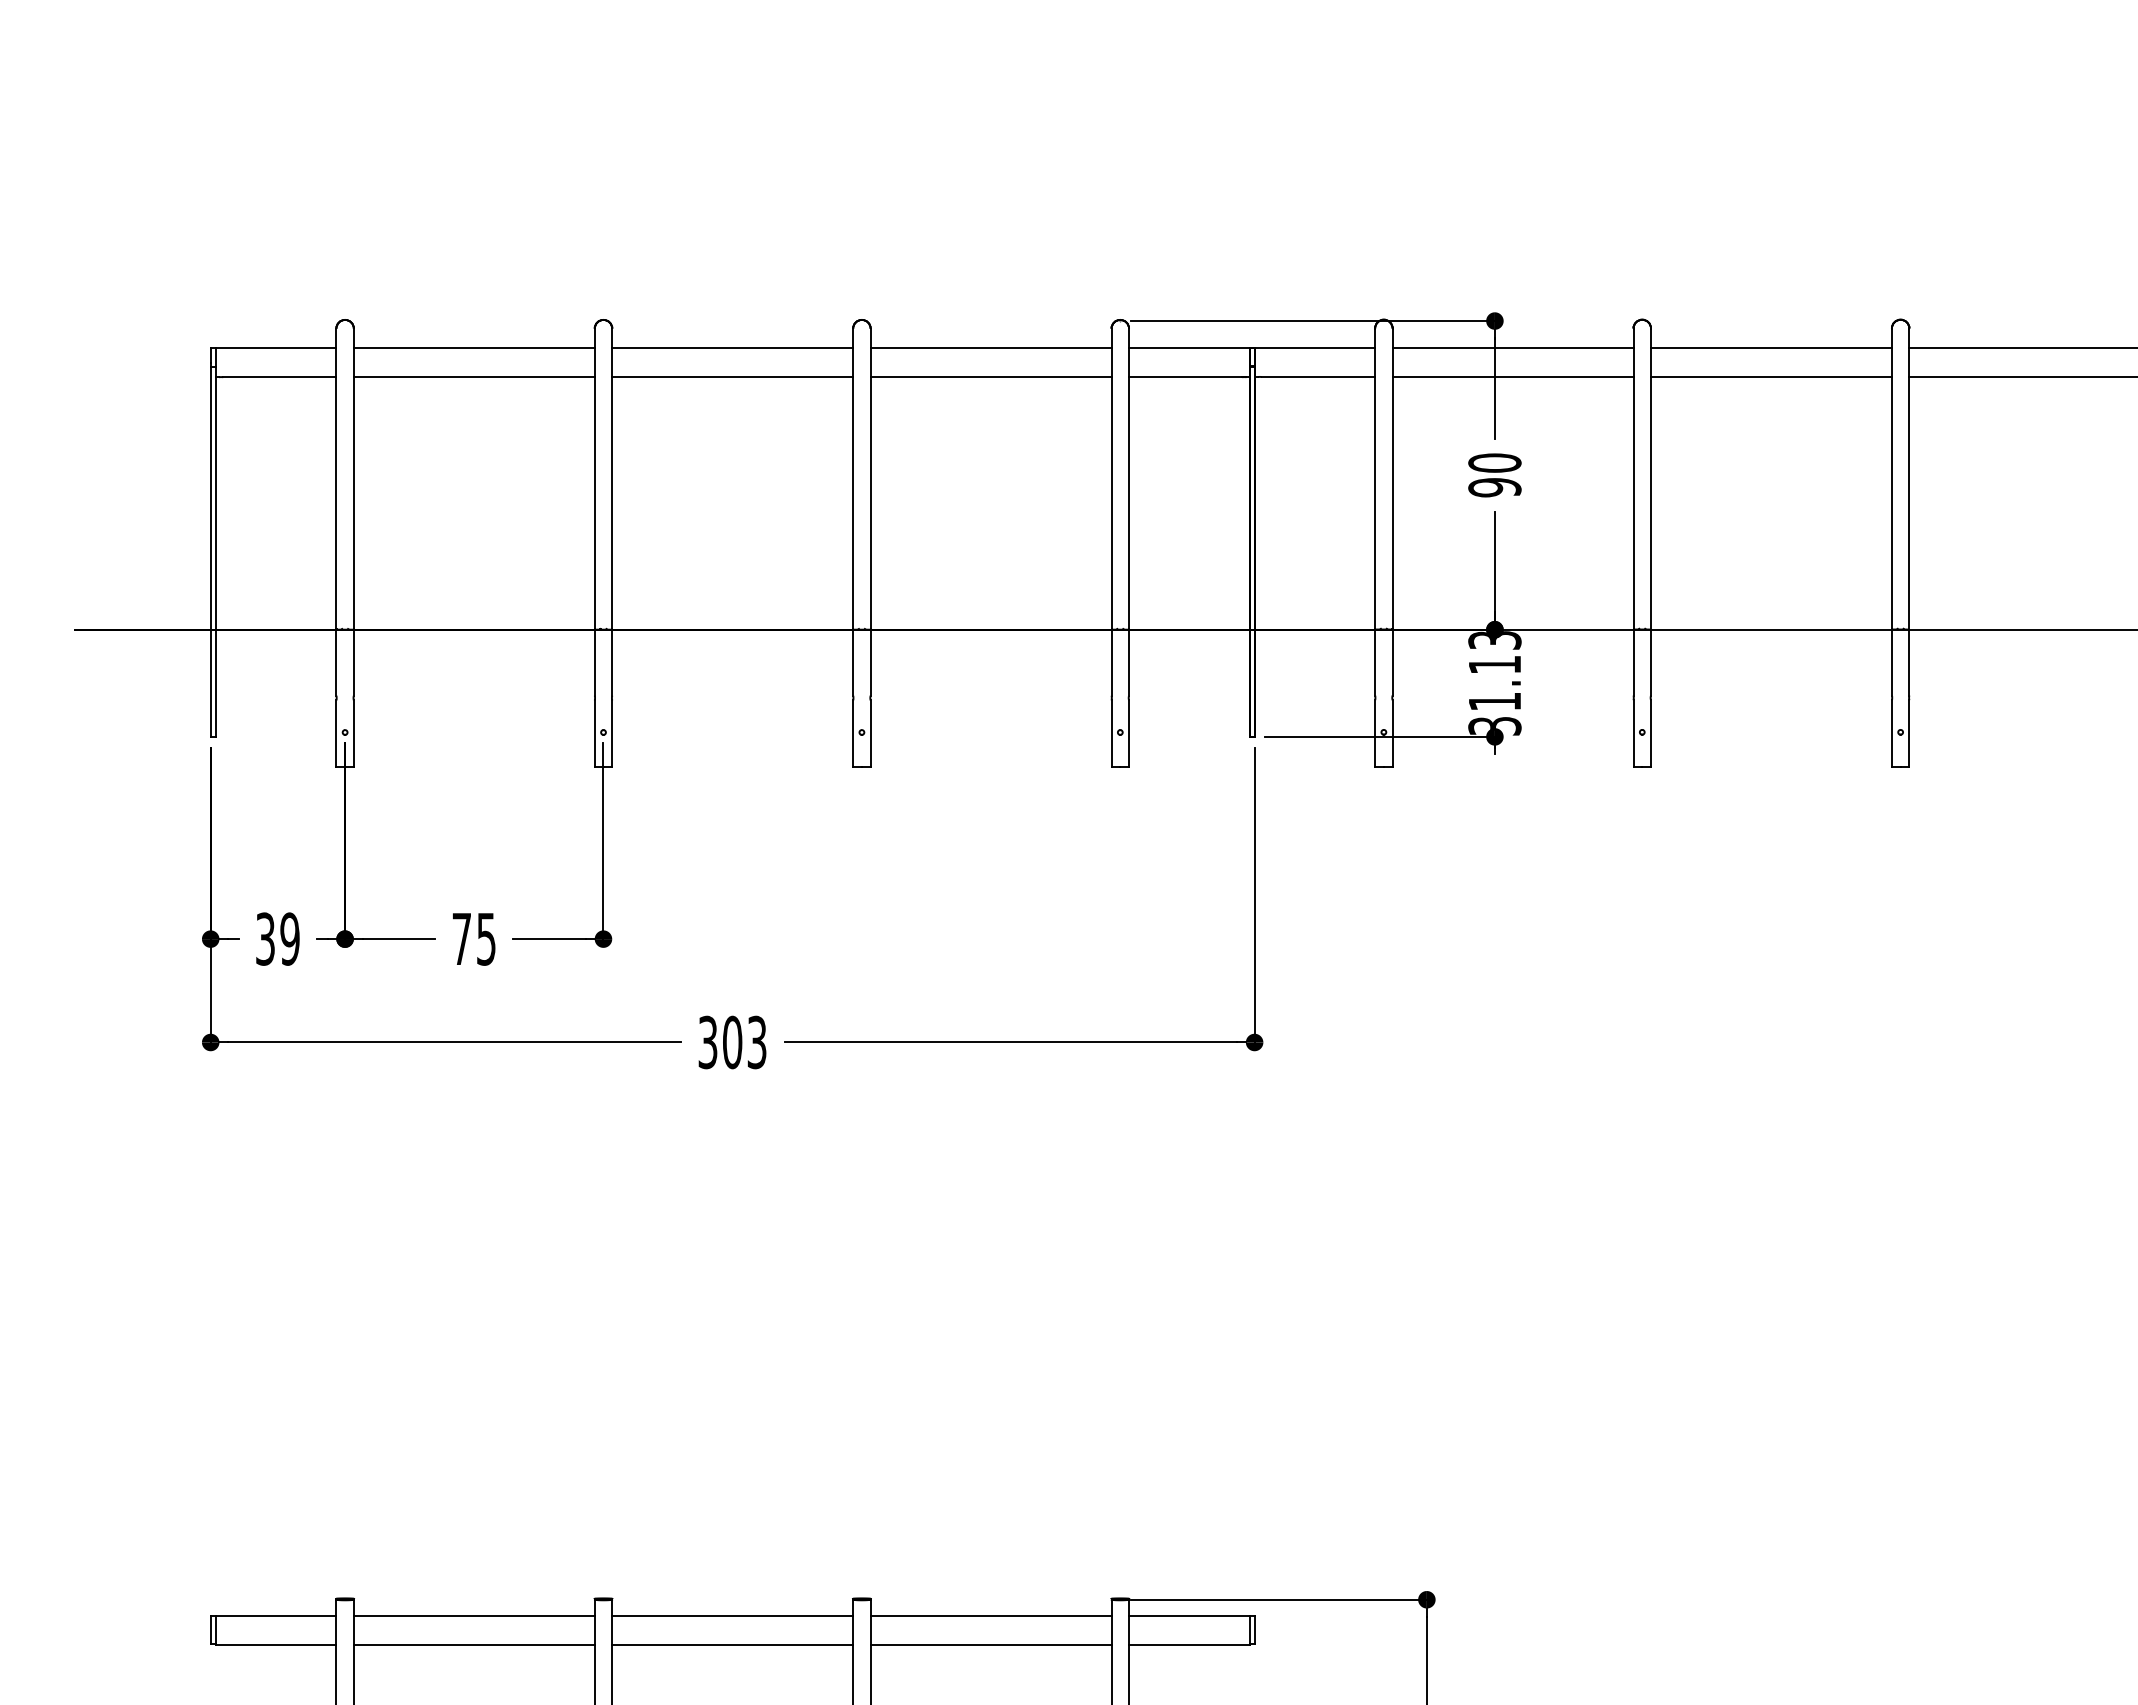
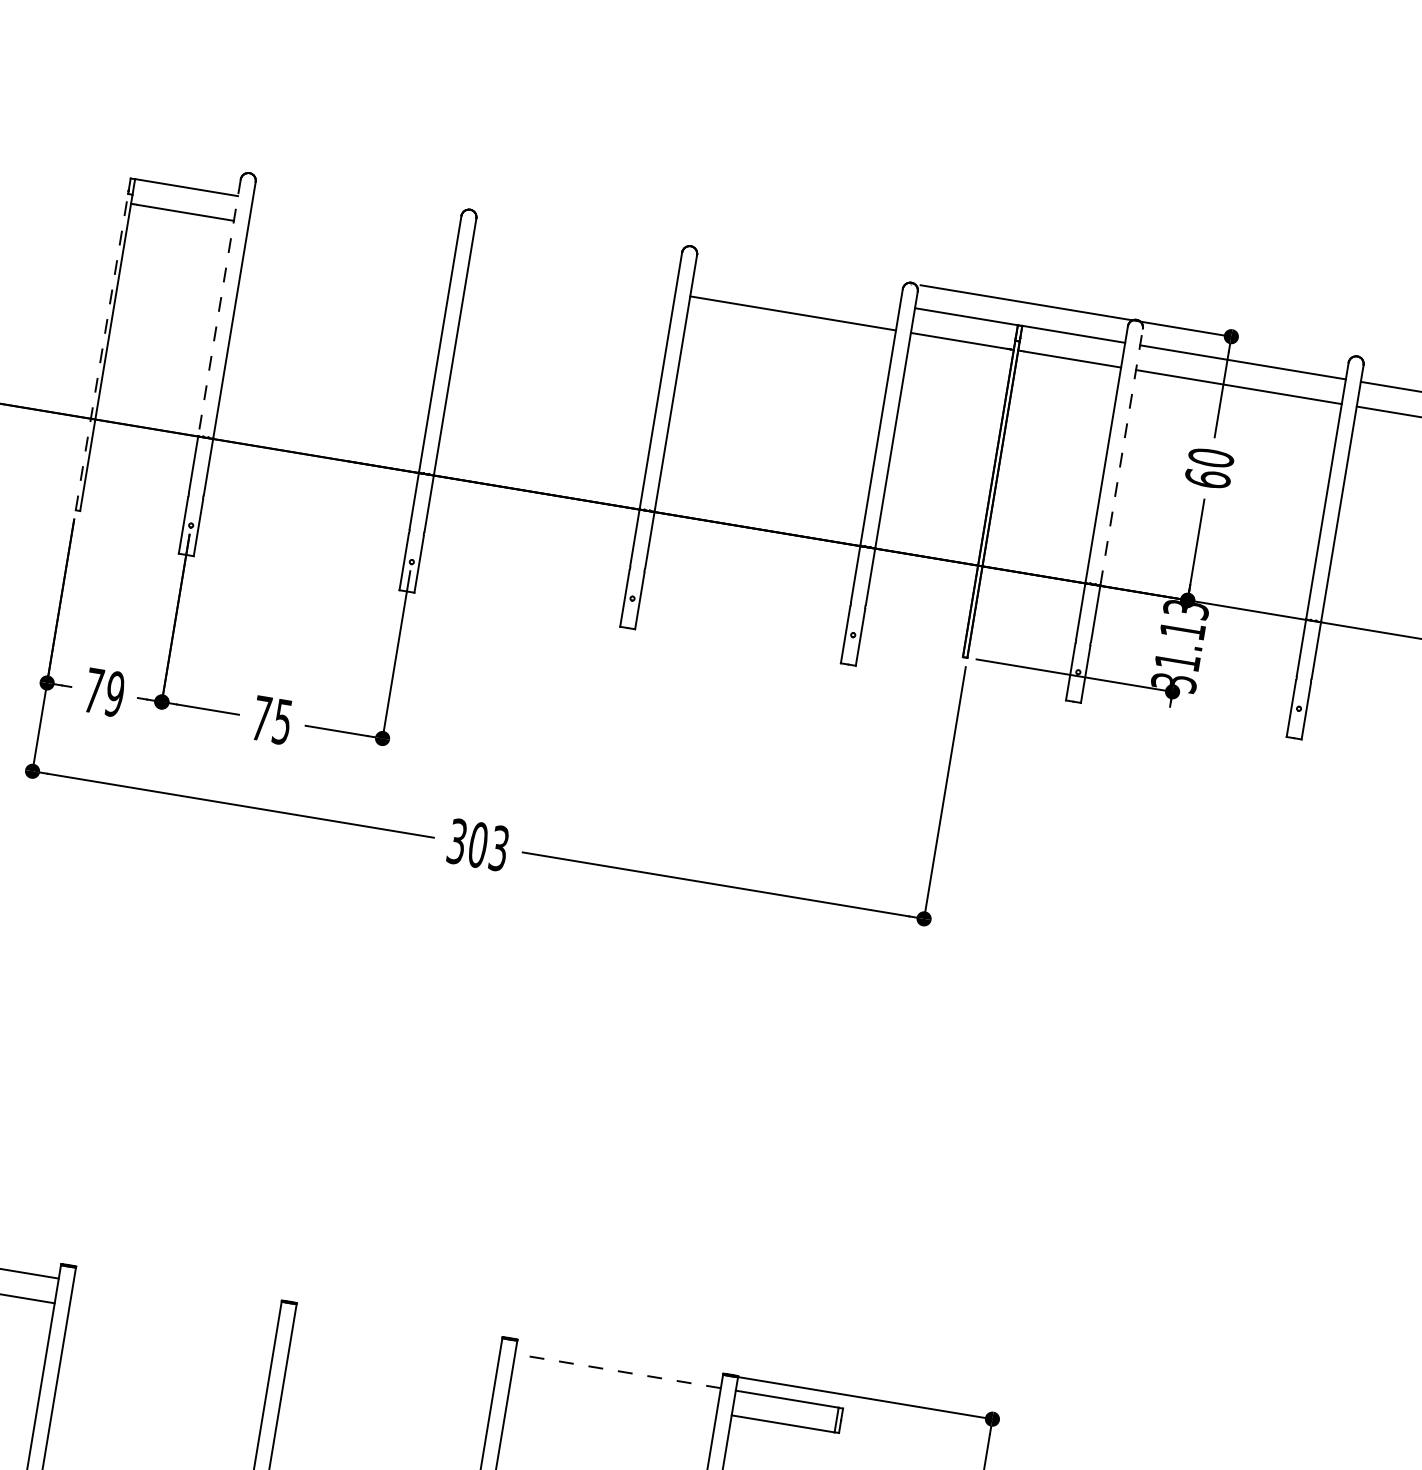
line: (473, 348) -> (355, 215), removed
line: (732, 348) -> (576, 252), removed
line: (990, 348) -> (796, 288), removed
line: (473, 377) -> (351, 240), removed
line: (732, 377) -> (572, 277), removed
line: (1392, 478) -> (1121, 456), solid -> dashed
line: (336, 479) -> (219, 308), solid -> dashed
text: (1494, 487) -> (1207, 478), 90 -> 60
line: (210, 551) -> (101, 351), solid -> dashed
text: (265, 938) -> (94, 690), 39 -> 79
line: (473, 1615) -> (175, 1297), removed
line: (732, 1615) -> (397, 1334), removed
line: (990, 1615) -> (617, 1370), solid -> dashed
line: (473, 1644) -> (171, 1322), removed
line: (732, 1644) -> (393, 1359), removed
line: (990, 1644) -> (613, 1395), removed

